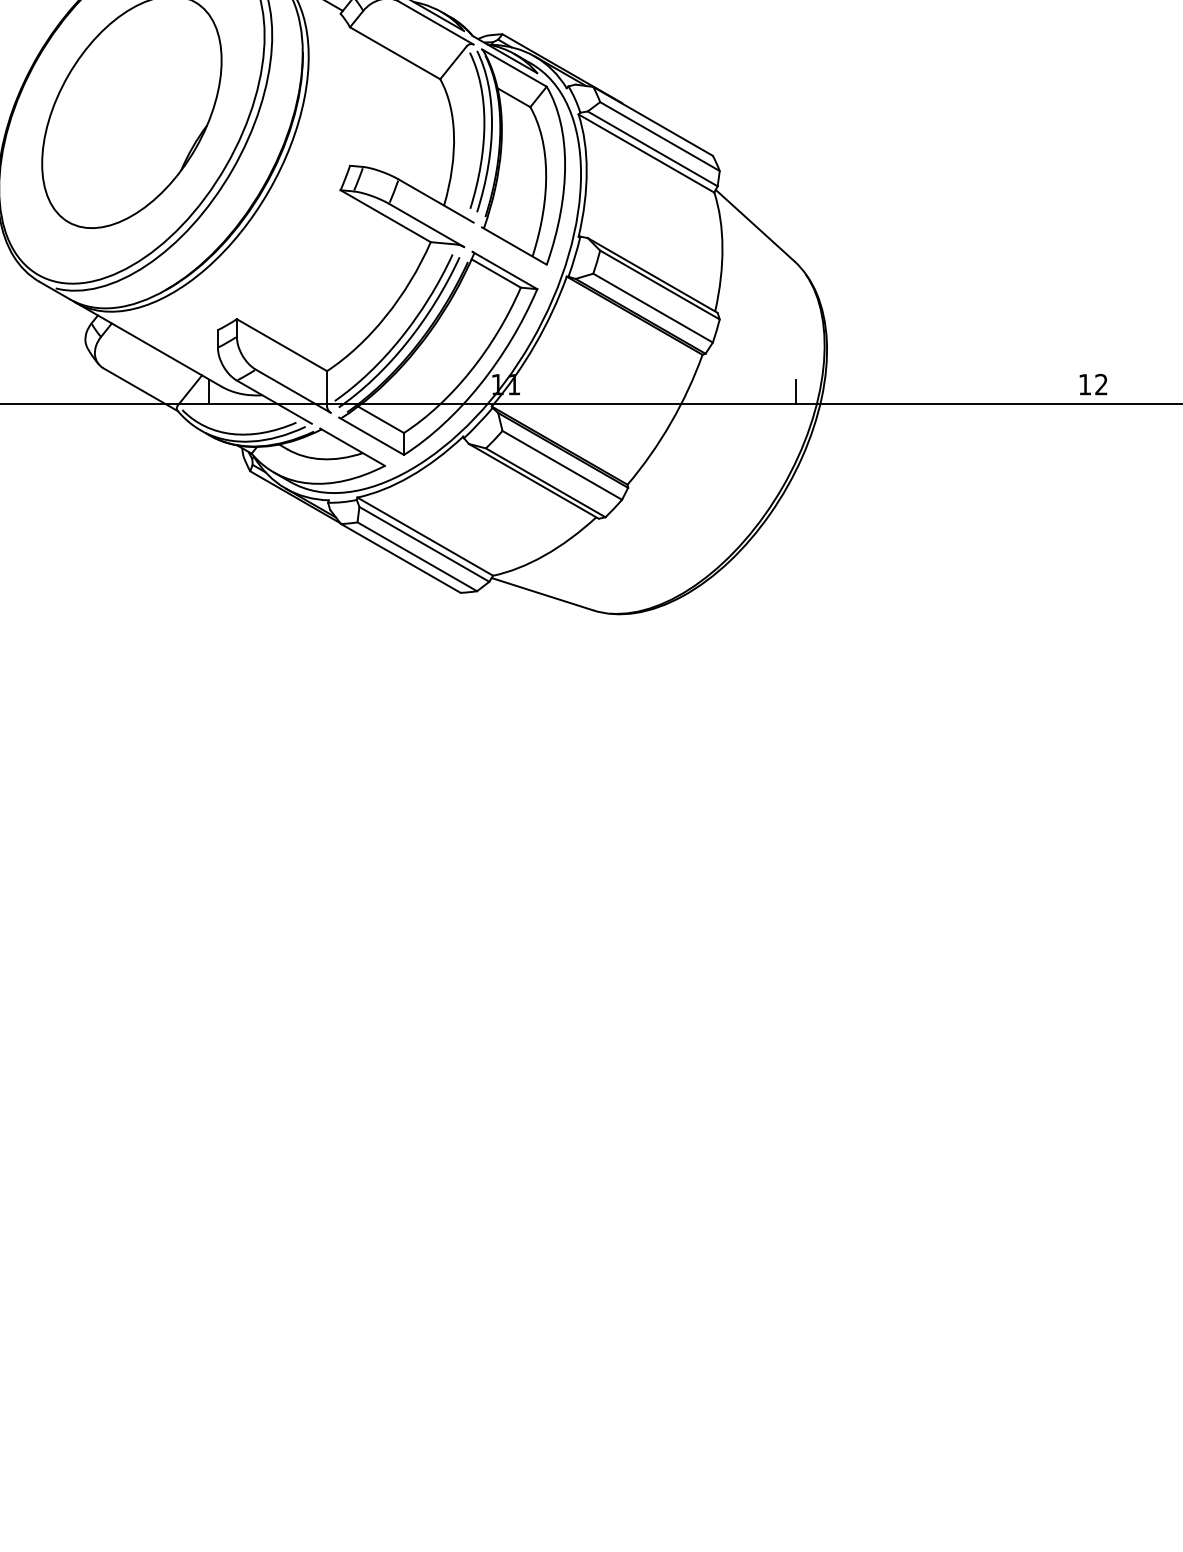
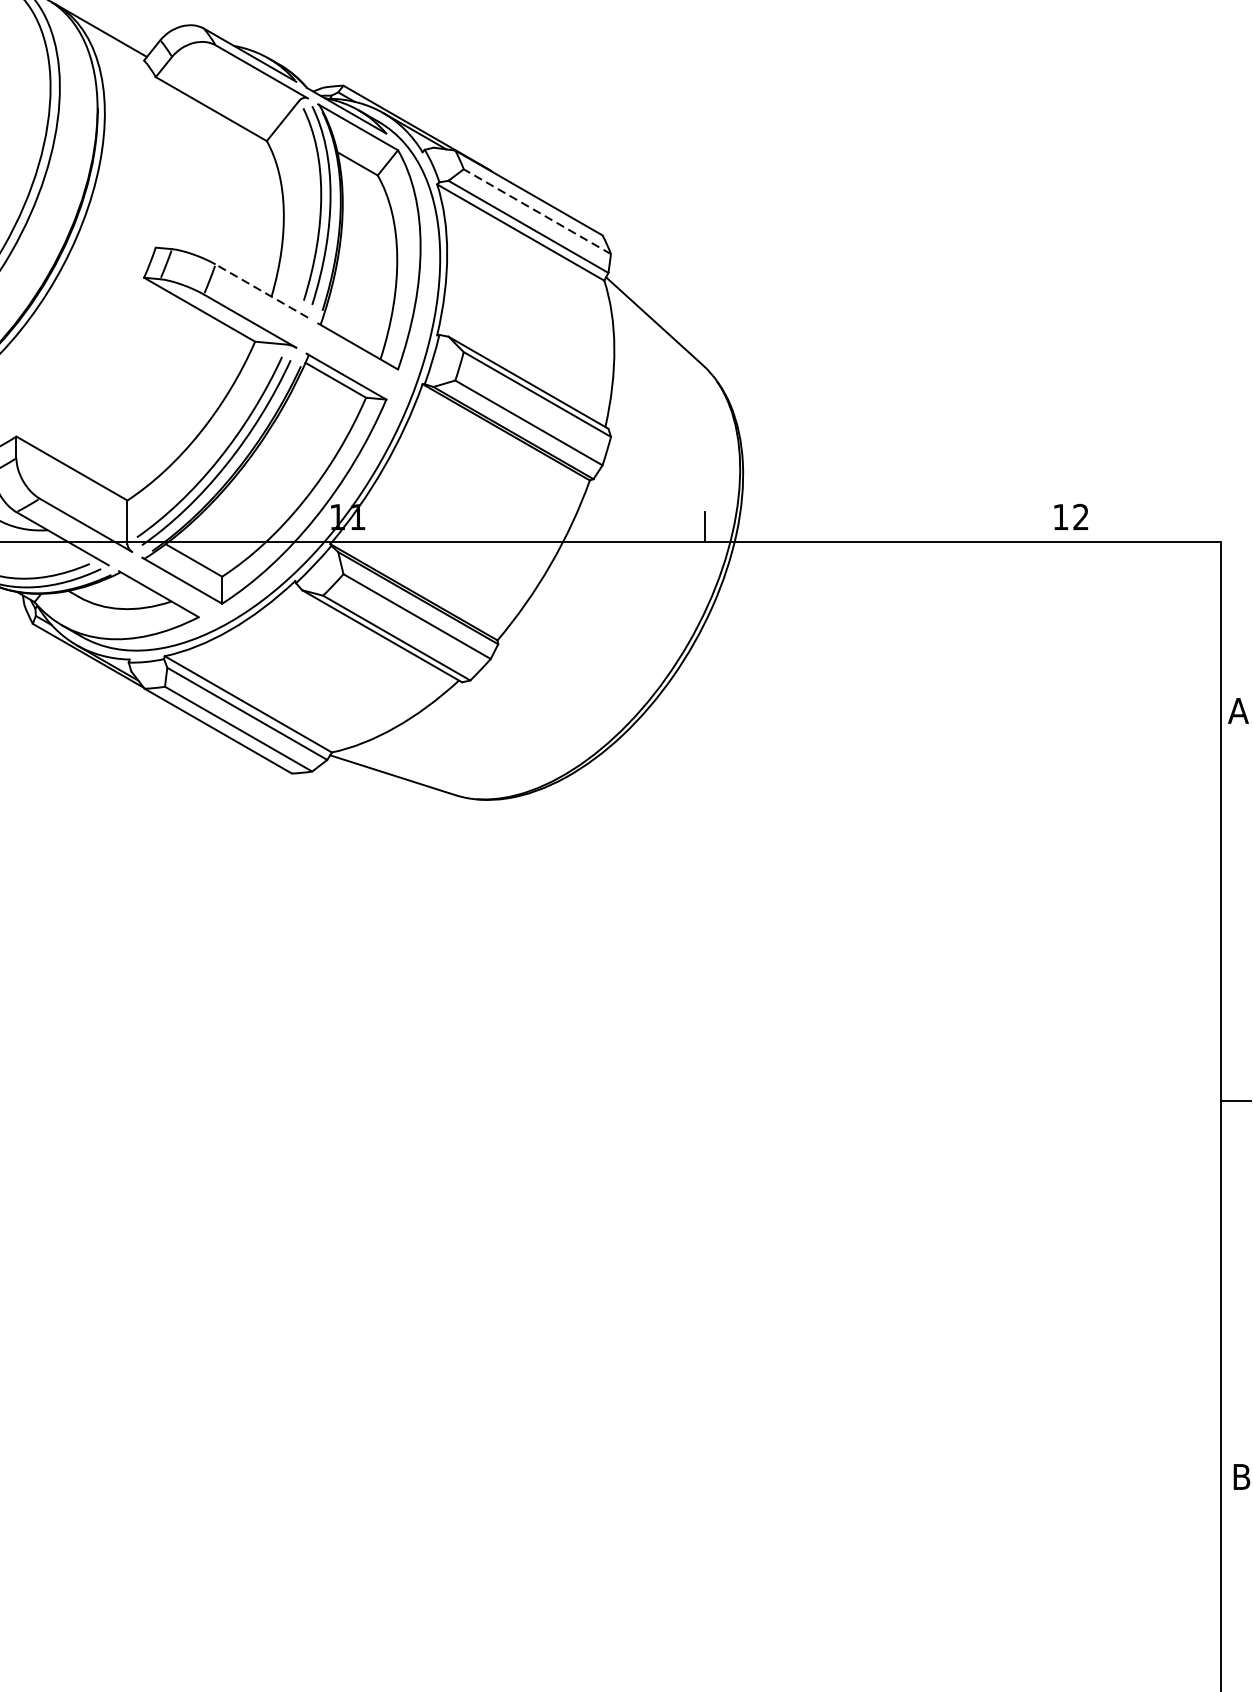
line: (659, 136) -> (536, 211), solid -> dashed
line: (435, 200) -> (260, 290), solid -> dashed

